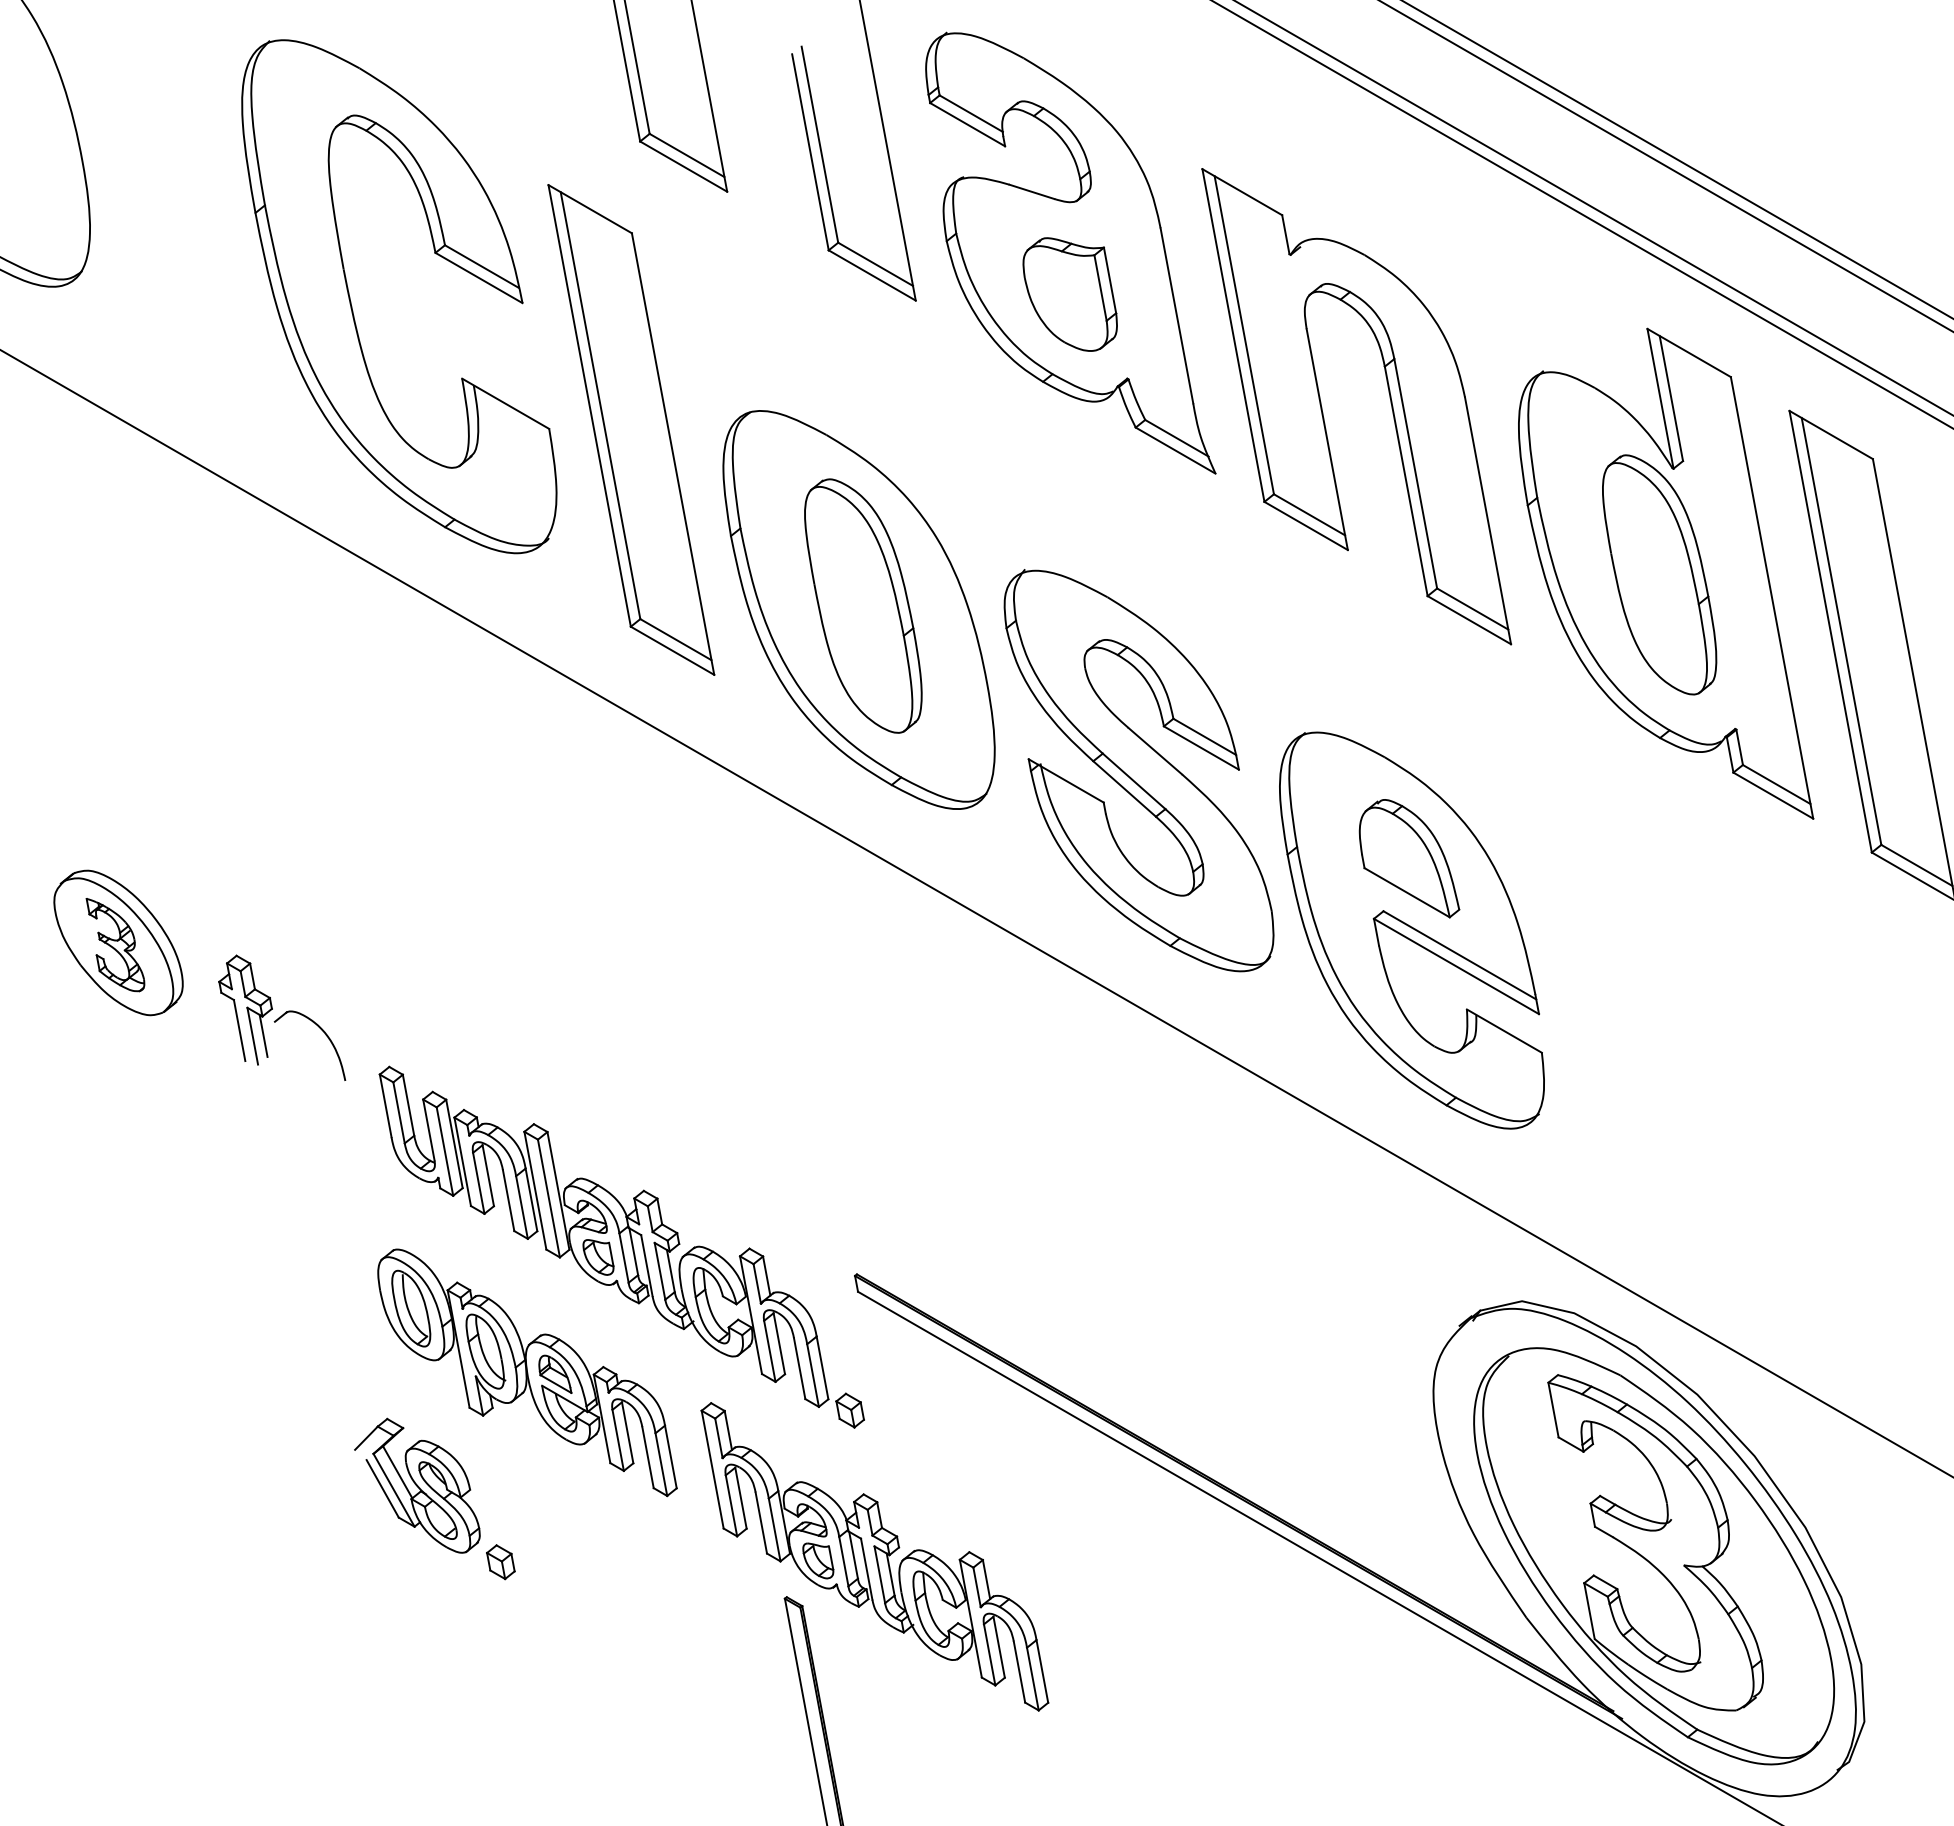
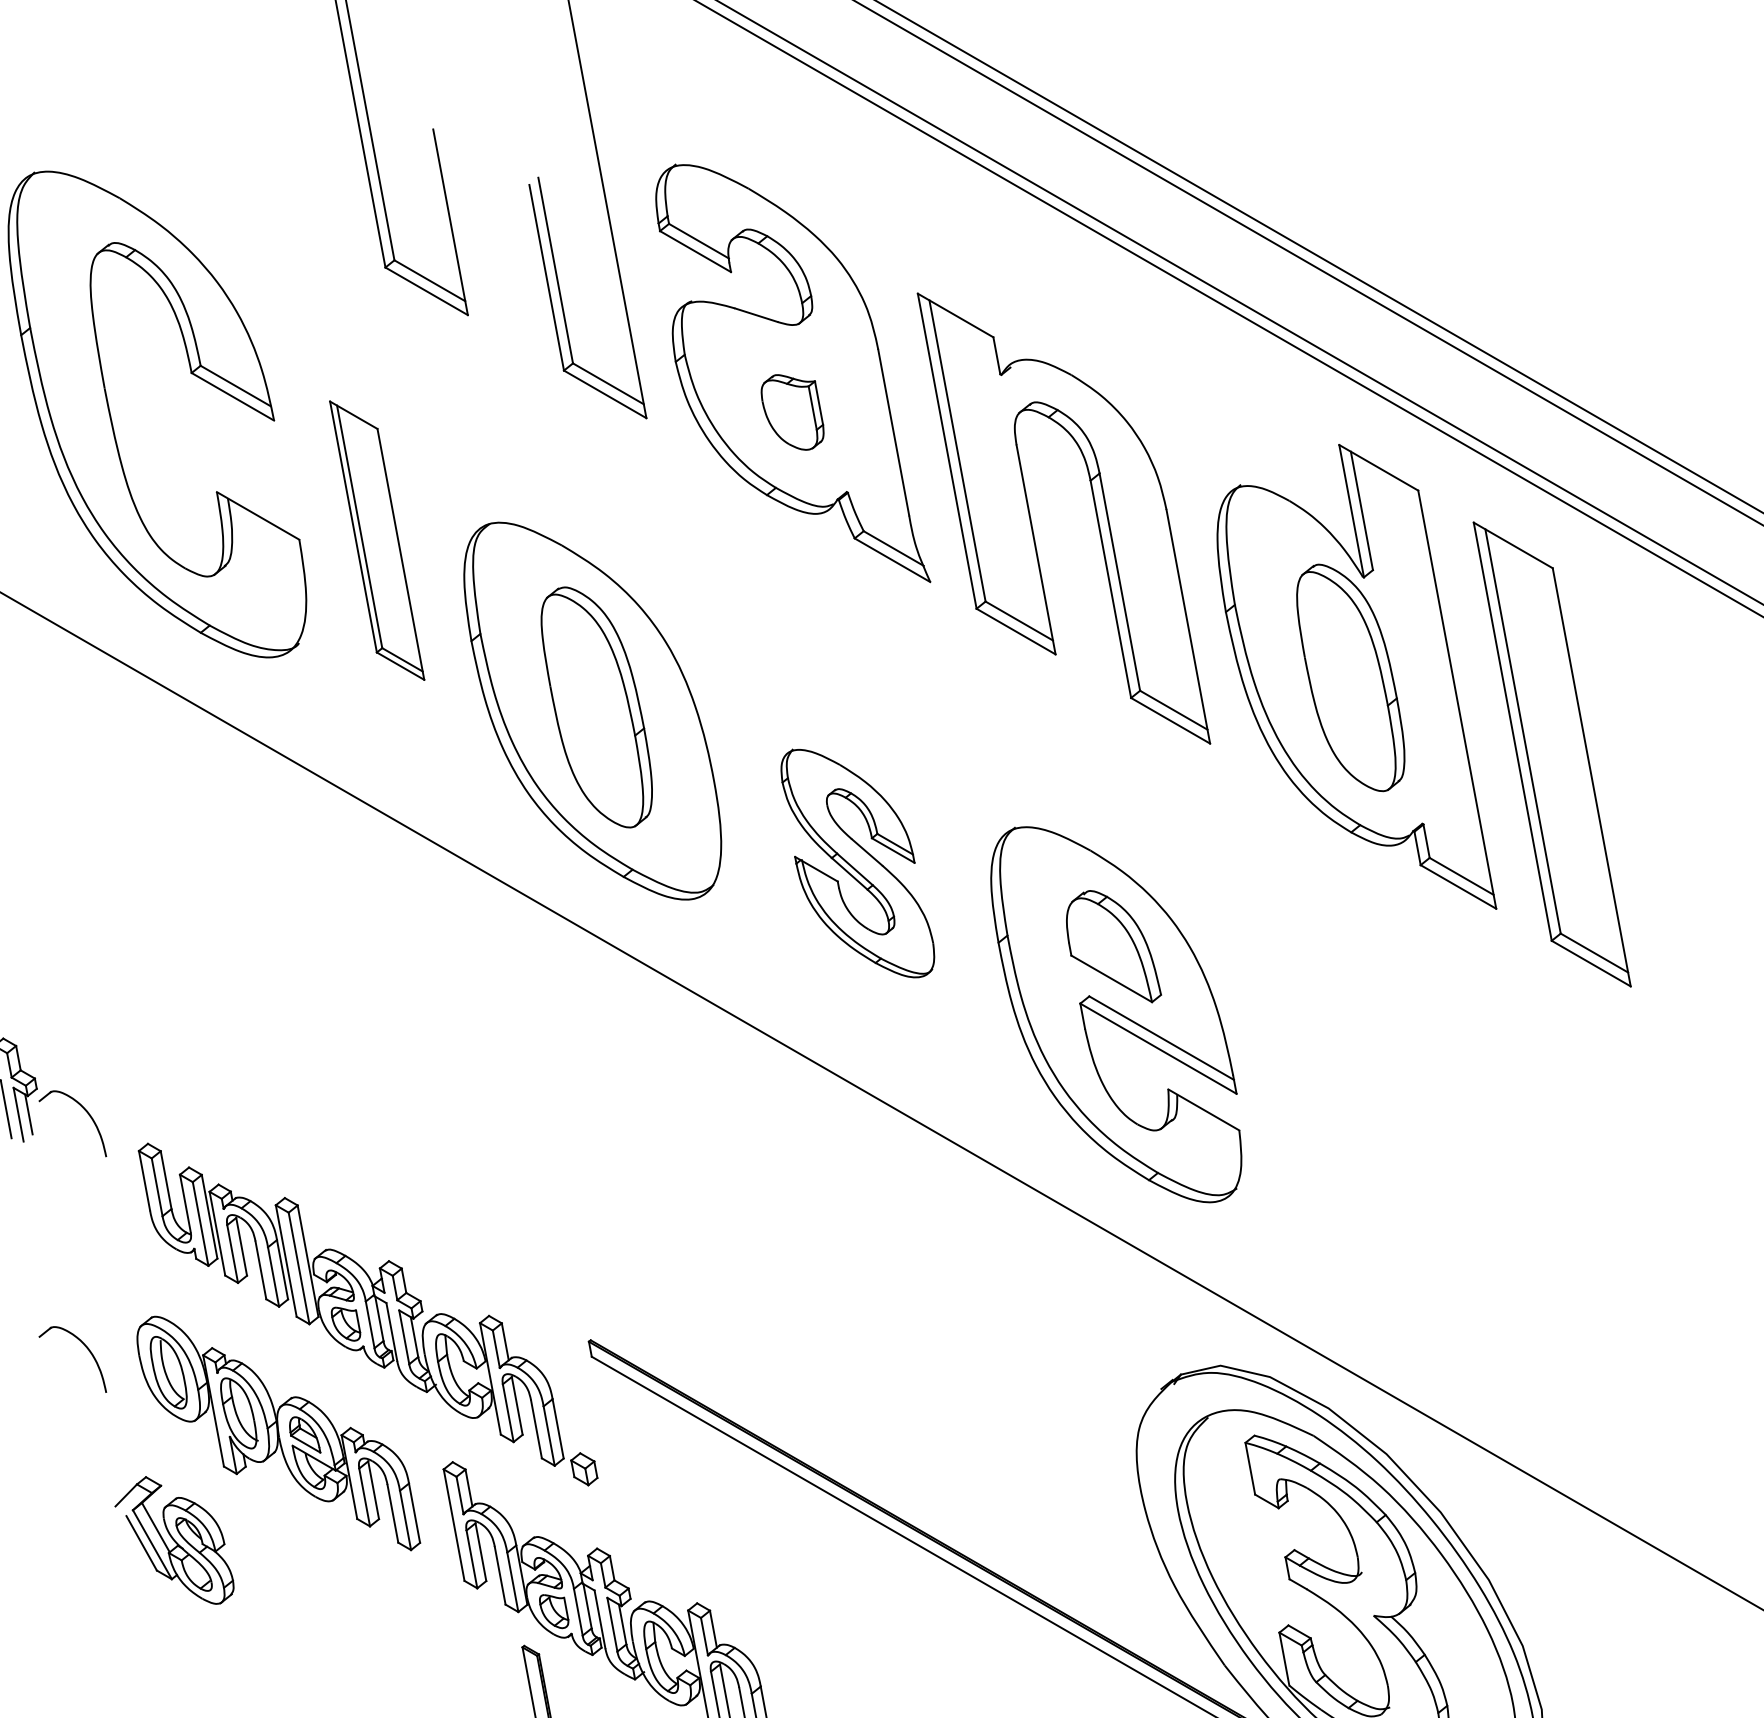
part: (1069, 294) -> (792, 412), size x0.7
part: (631, 429) -> (377, 540), size x0.6
part: (1138, 770) -> (857, 863), size x0.6
part: (325, 1284) -> (87, 1349), added
part: (500, 1562) -> (253, 1613), removed

